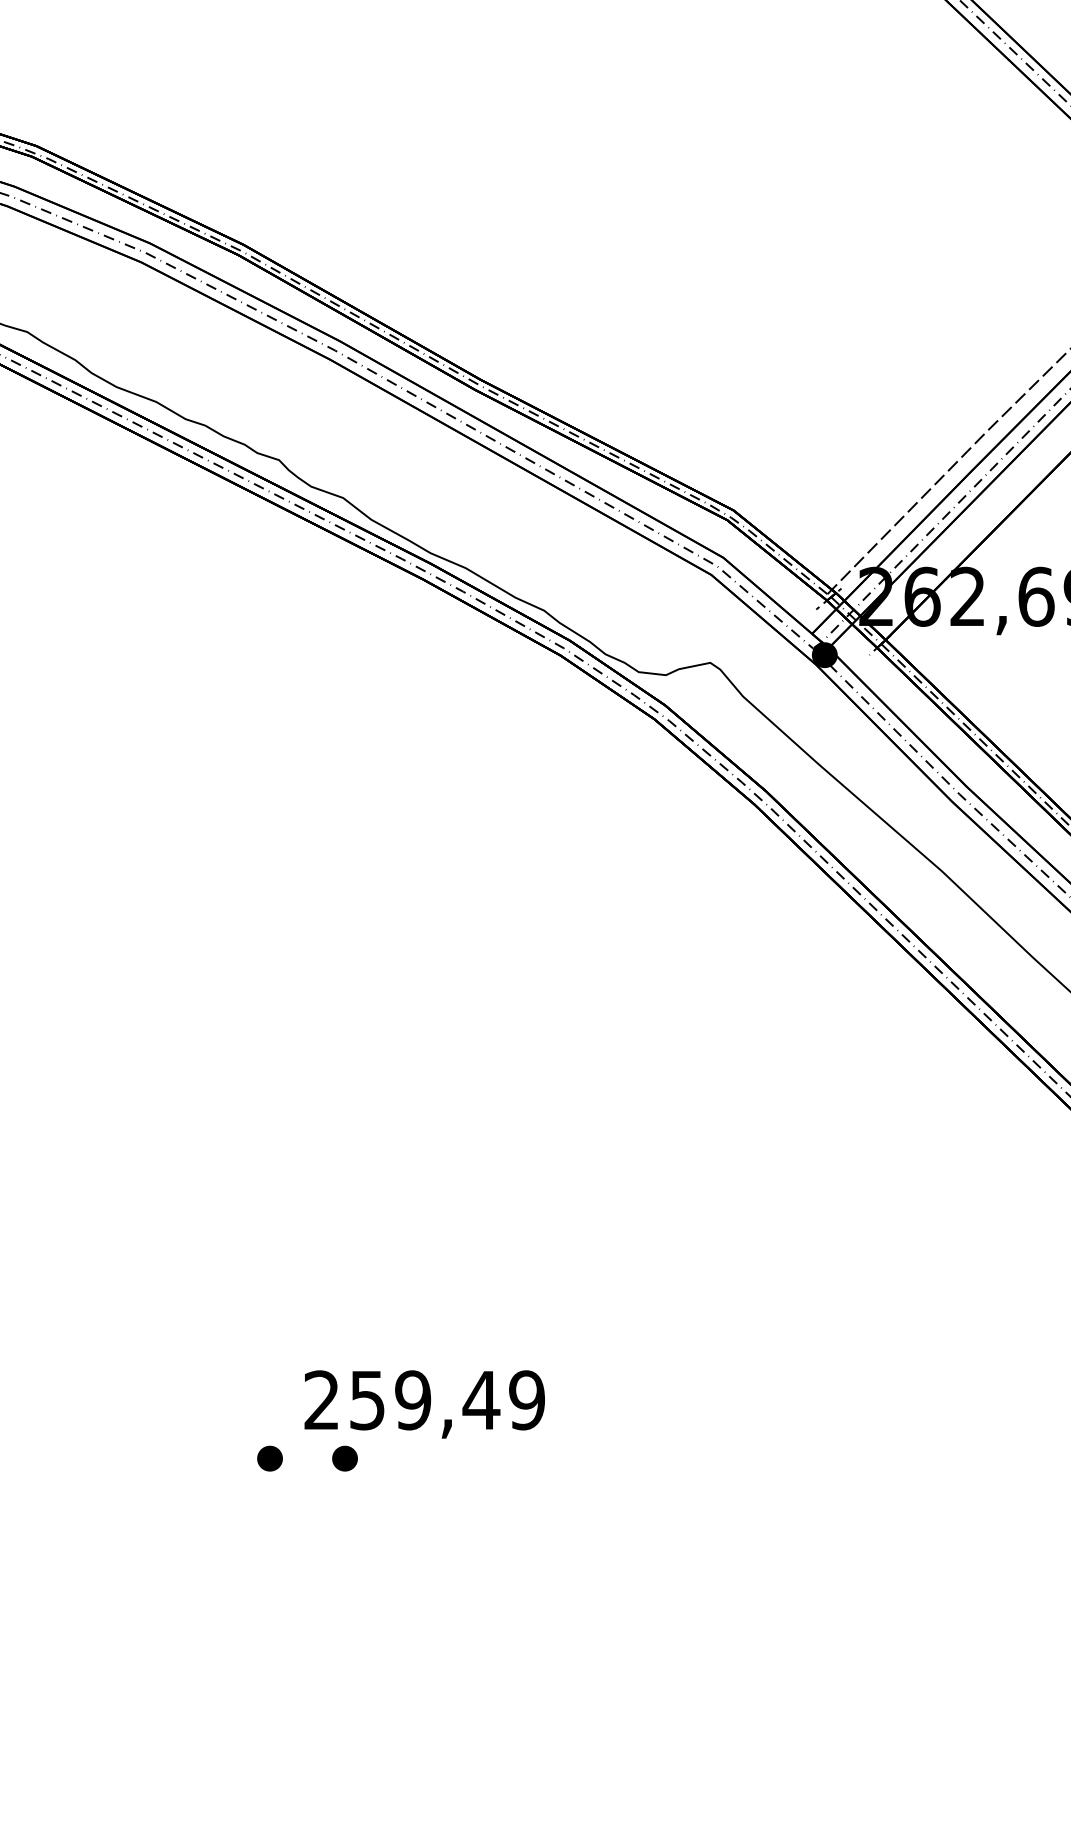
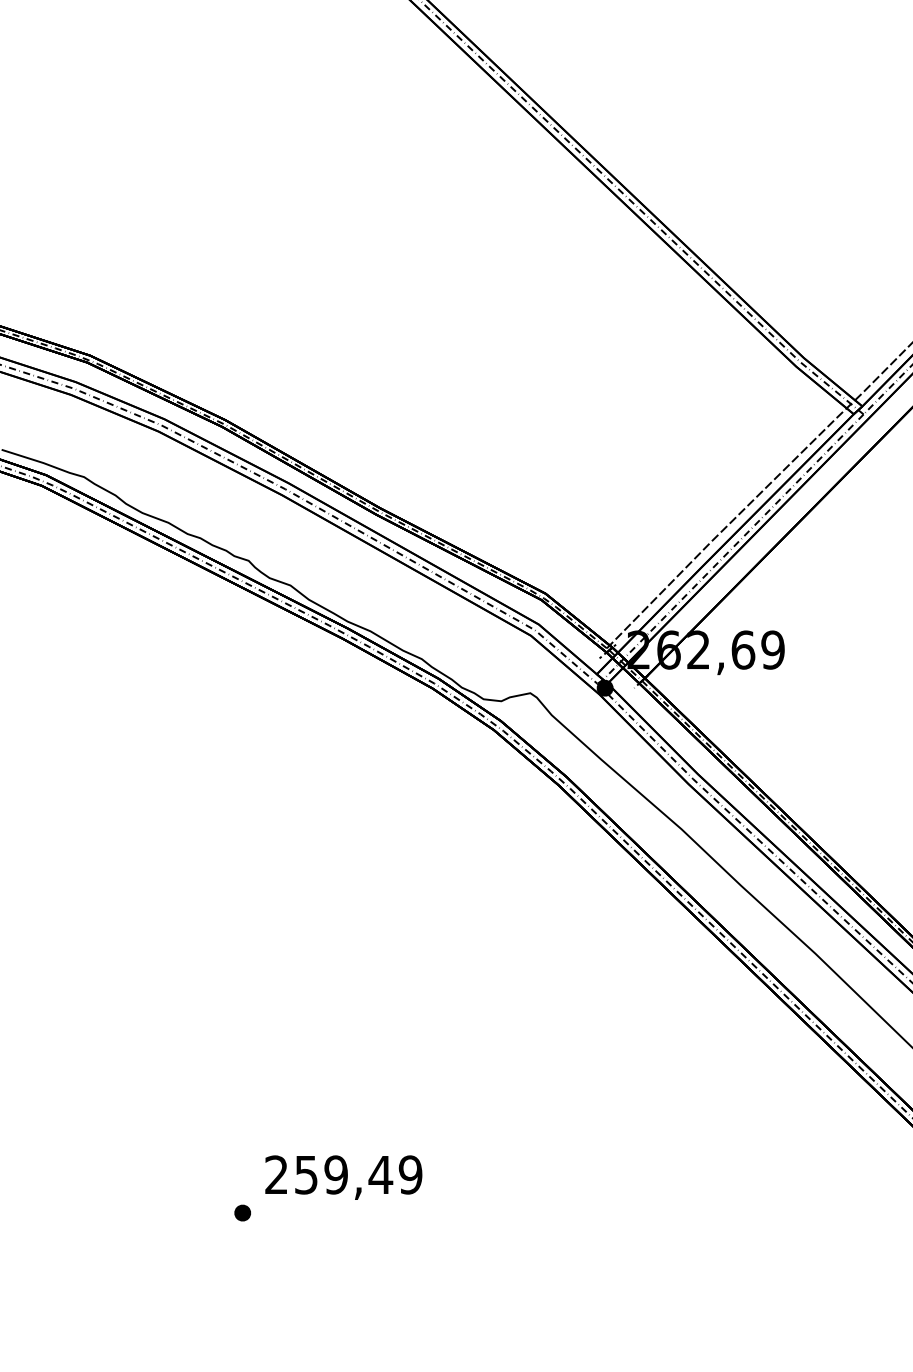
part: (344, 1457) -> (291, 1212), removed

